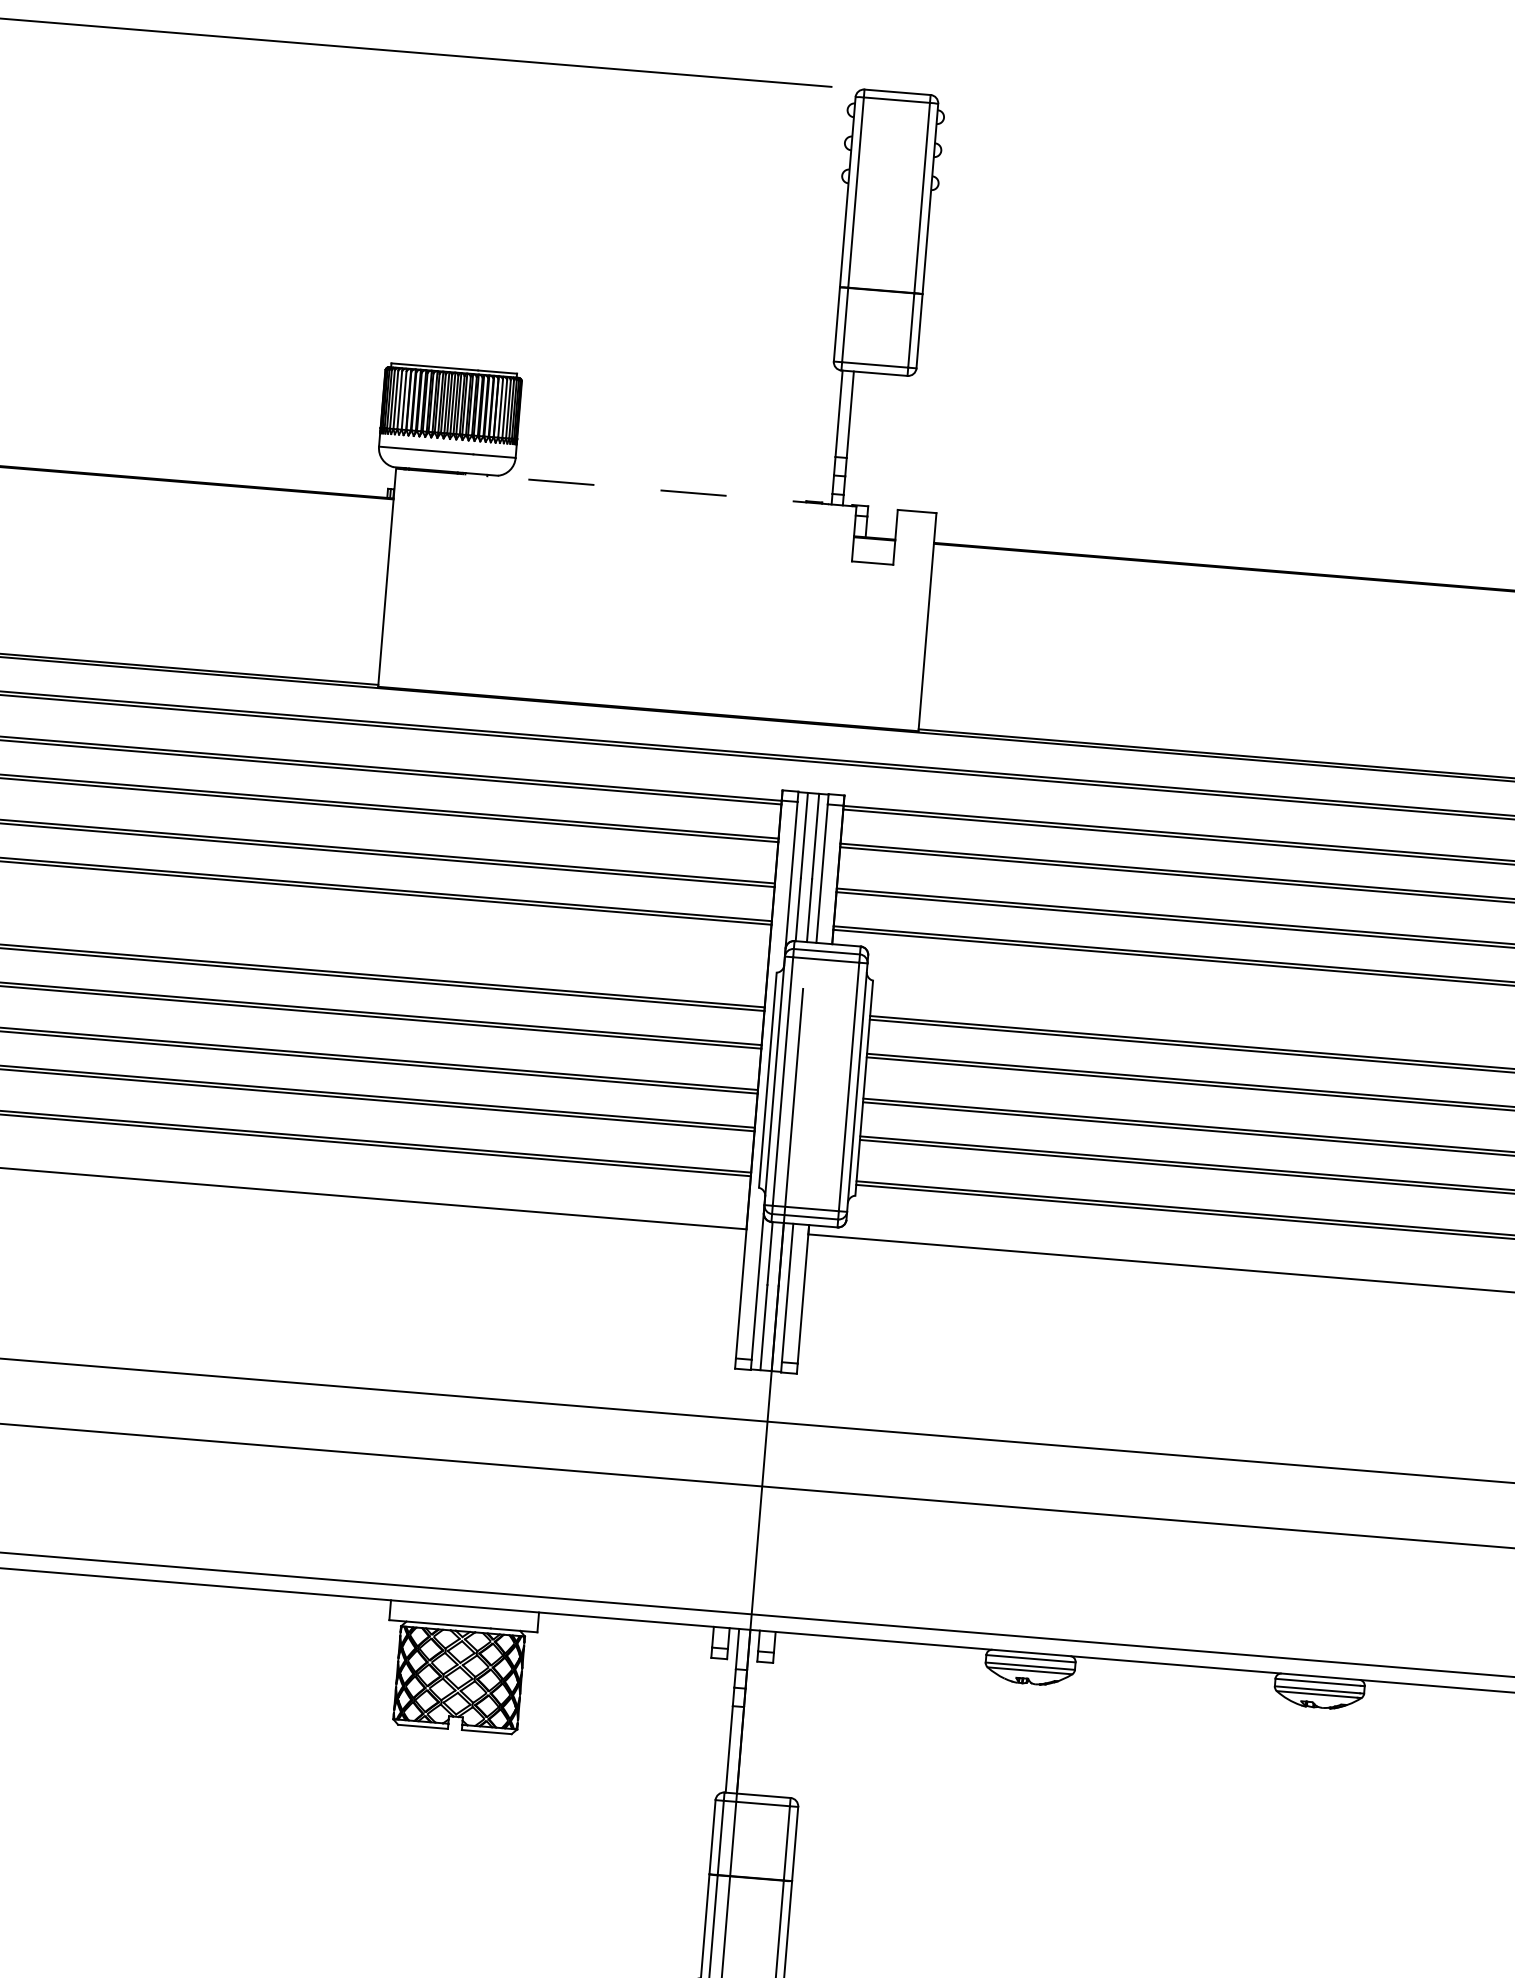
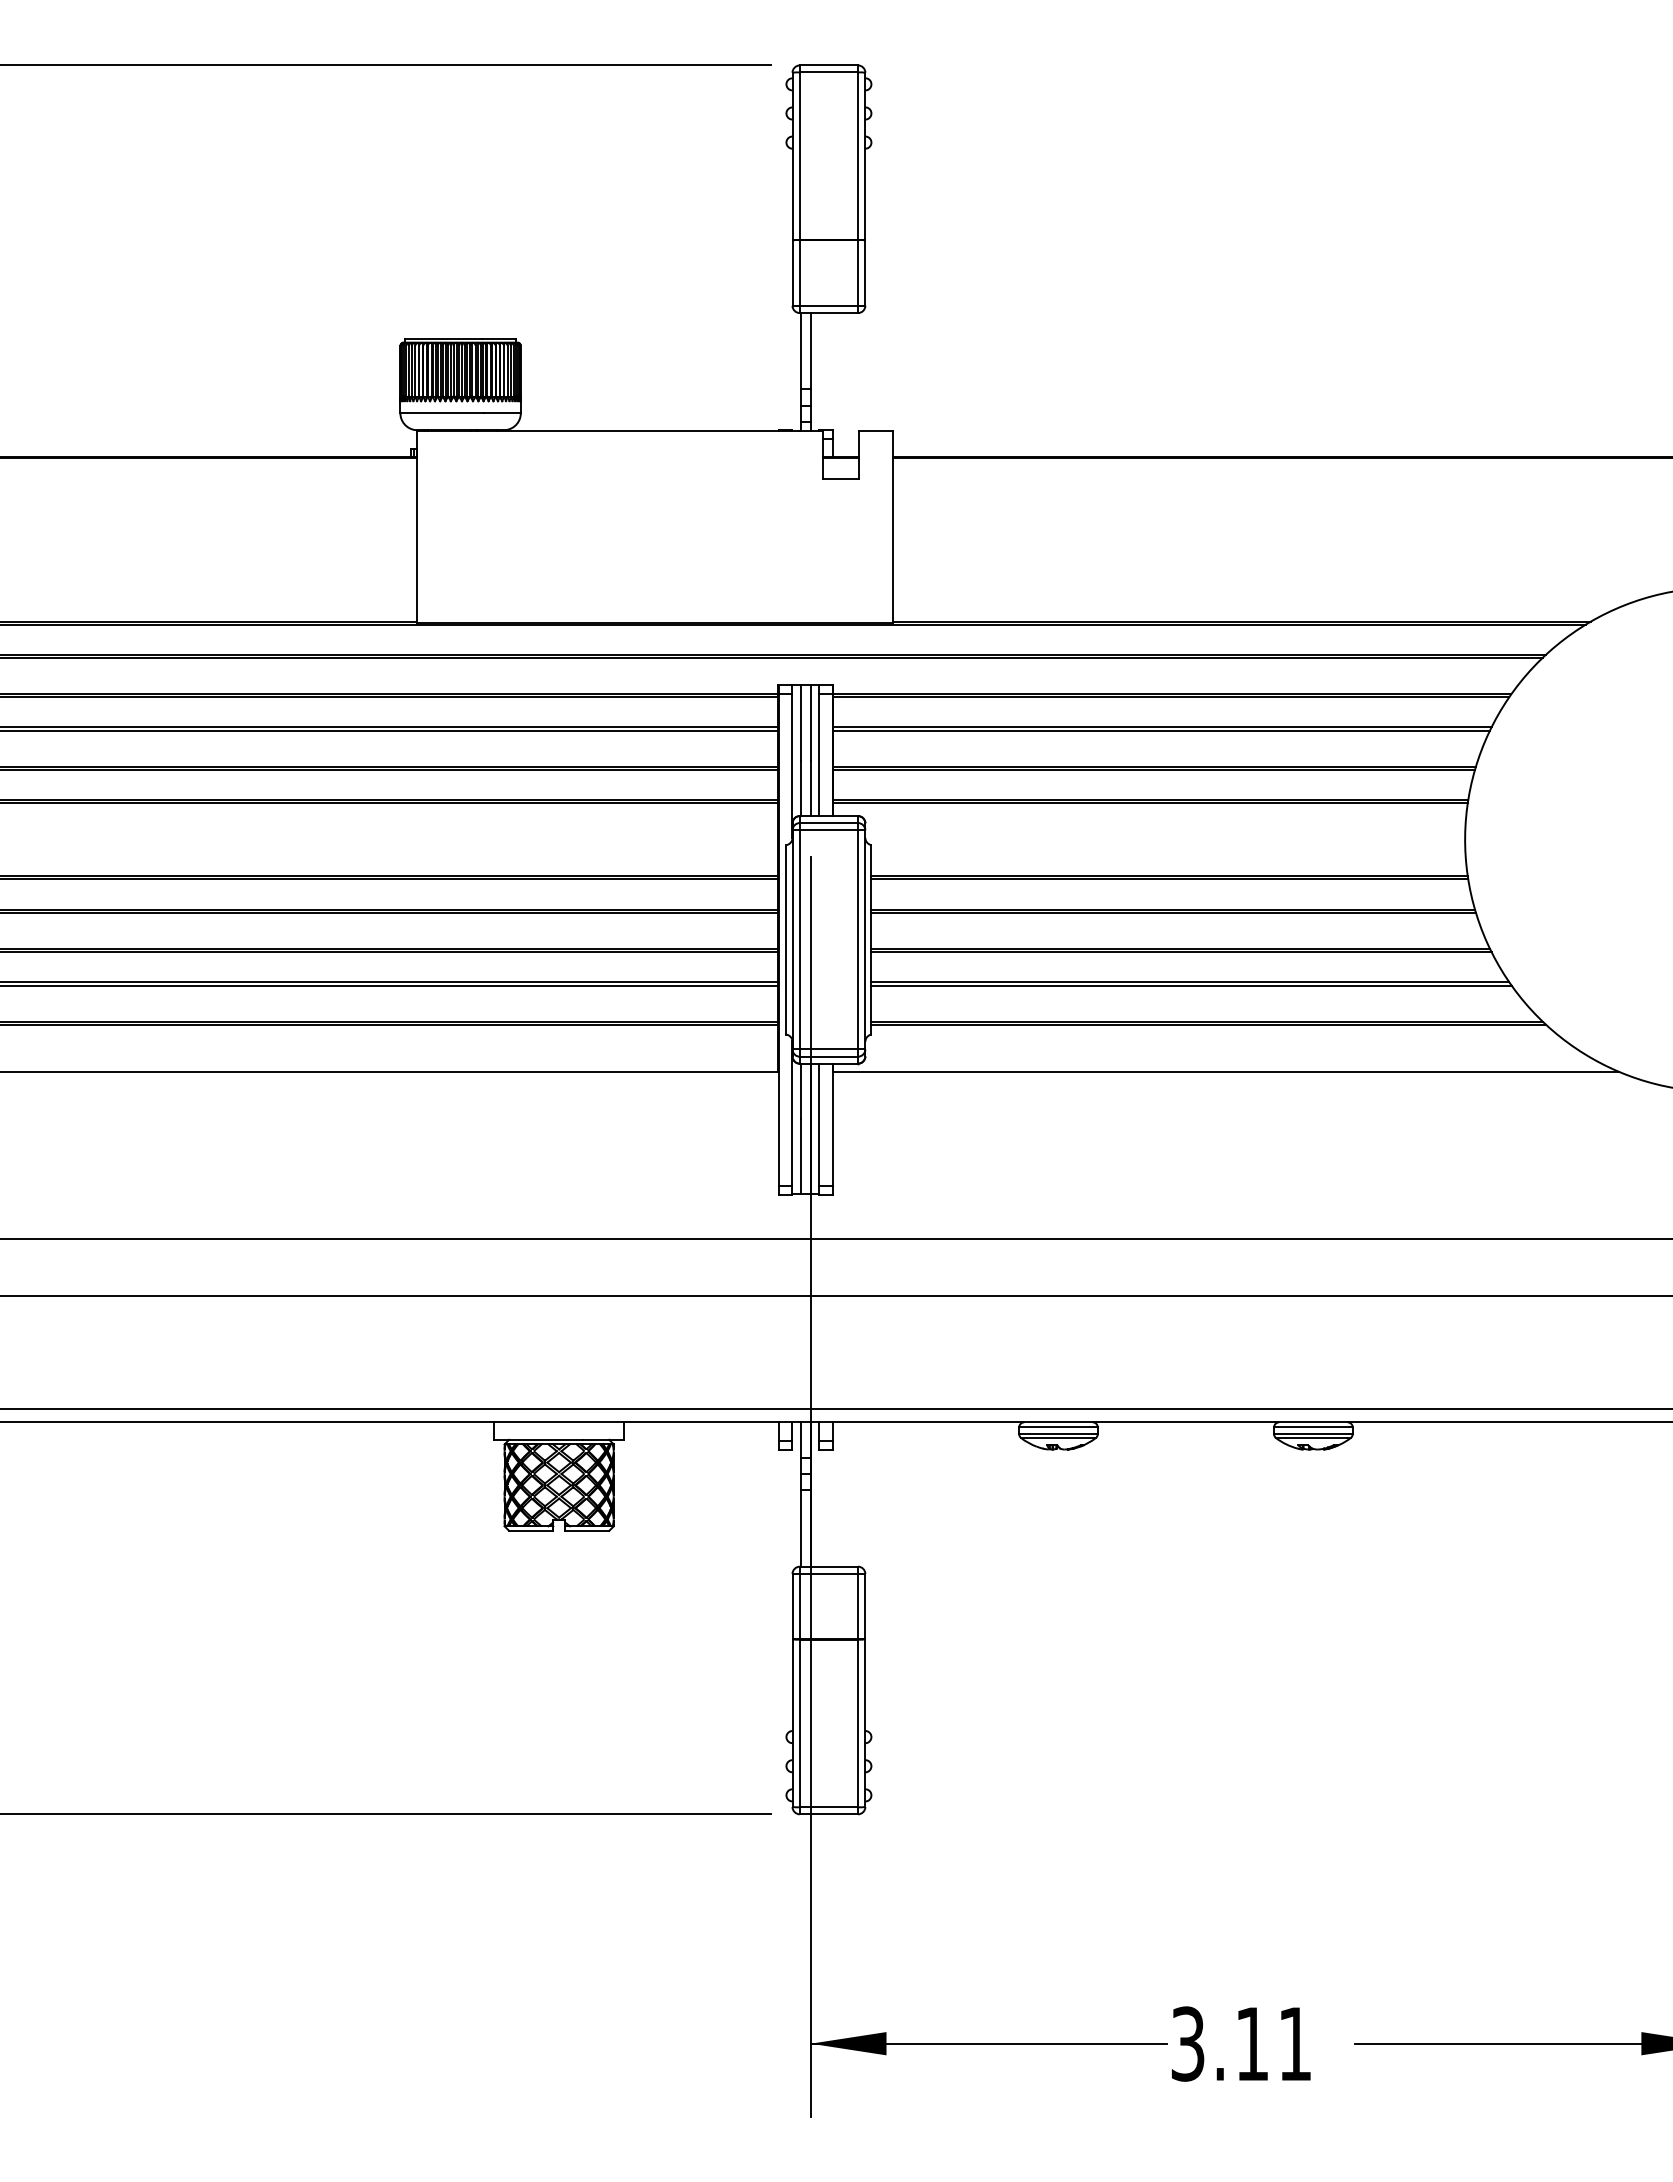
line: (612, 486) -> (607, 431), dashed -> solid

